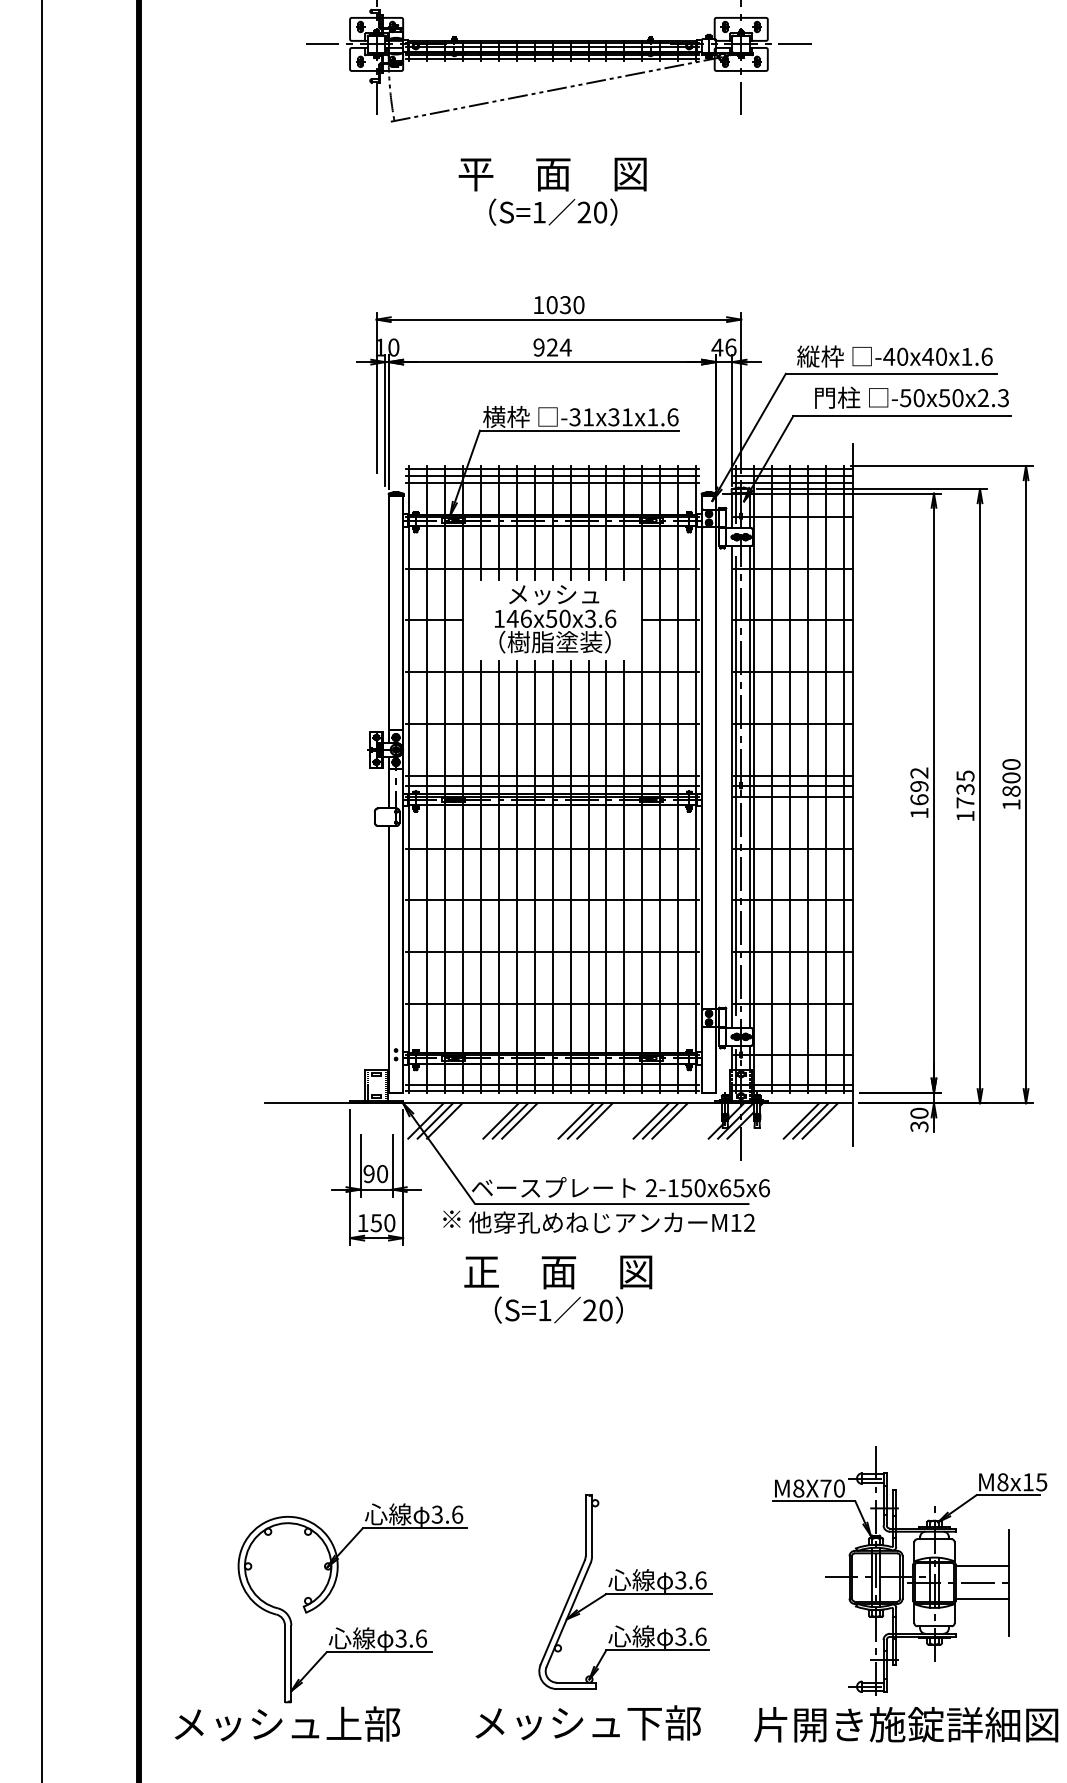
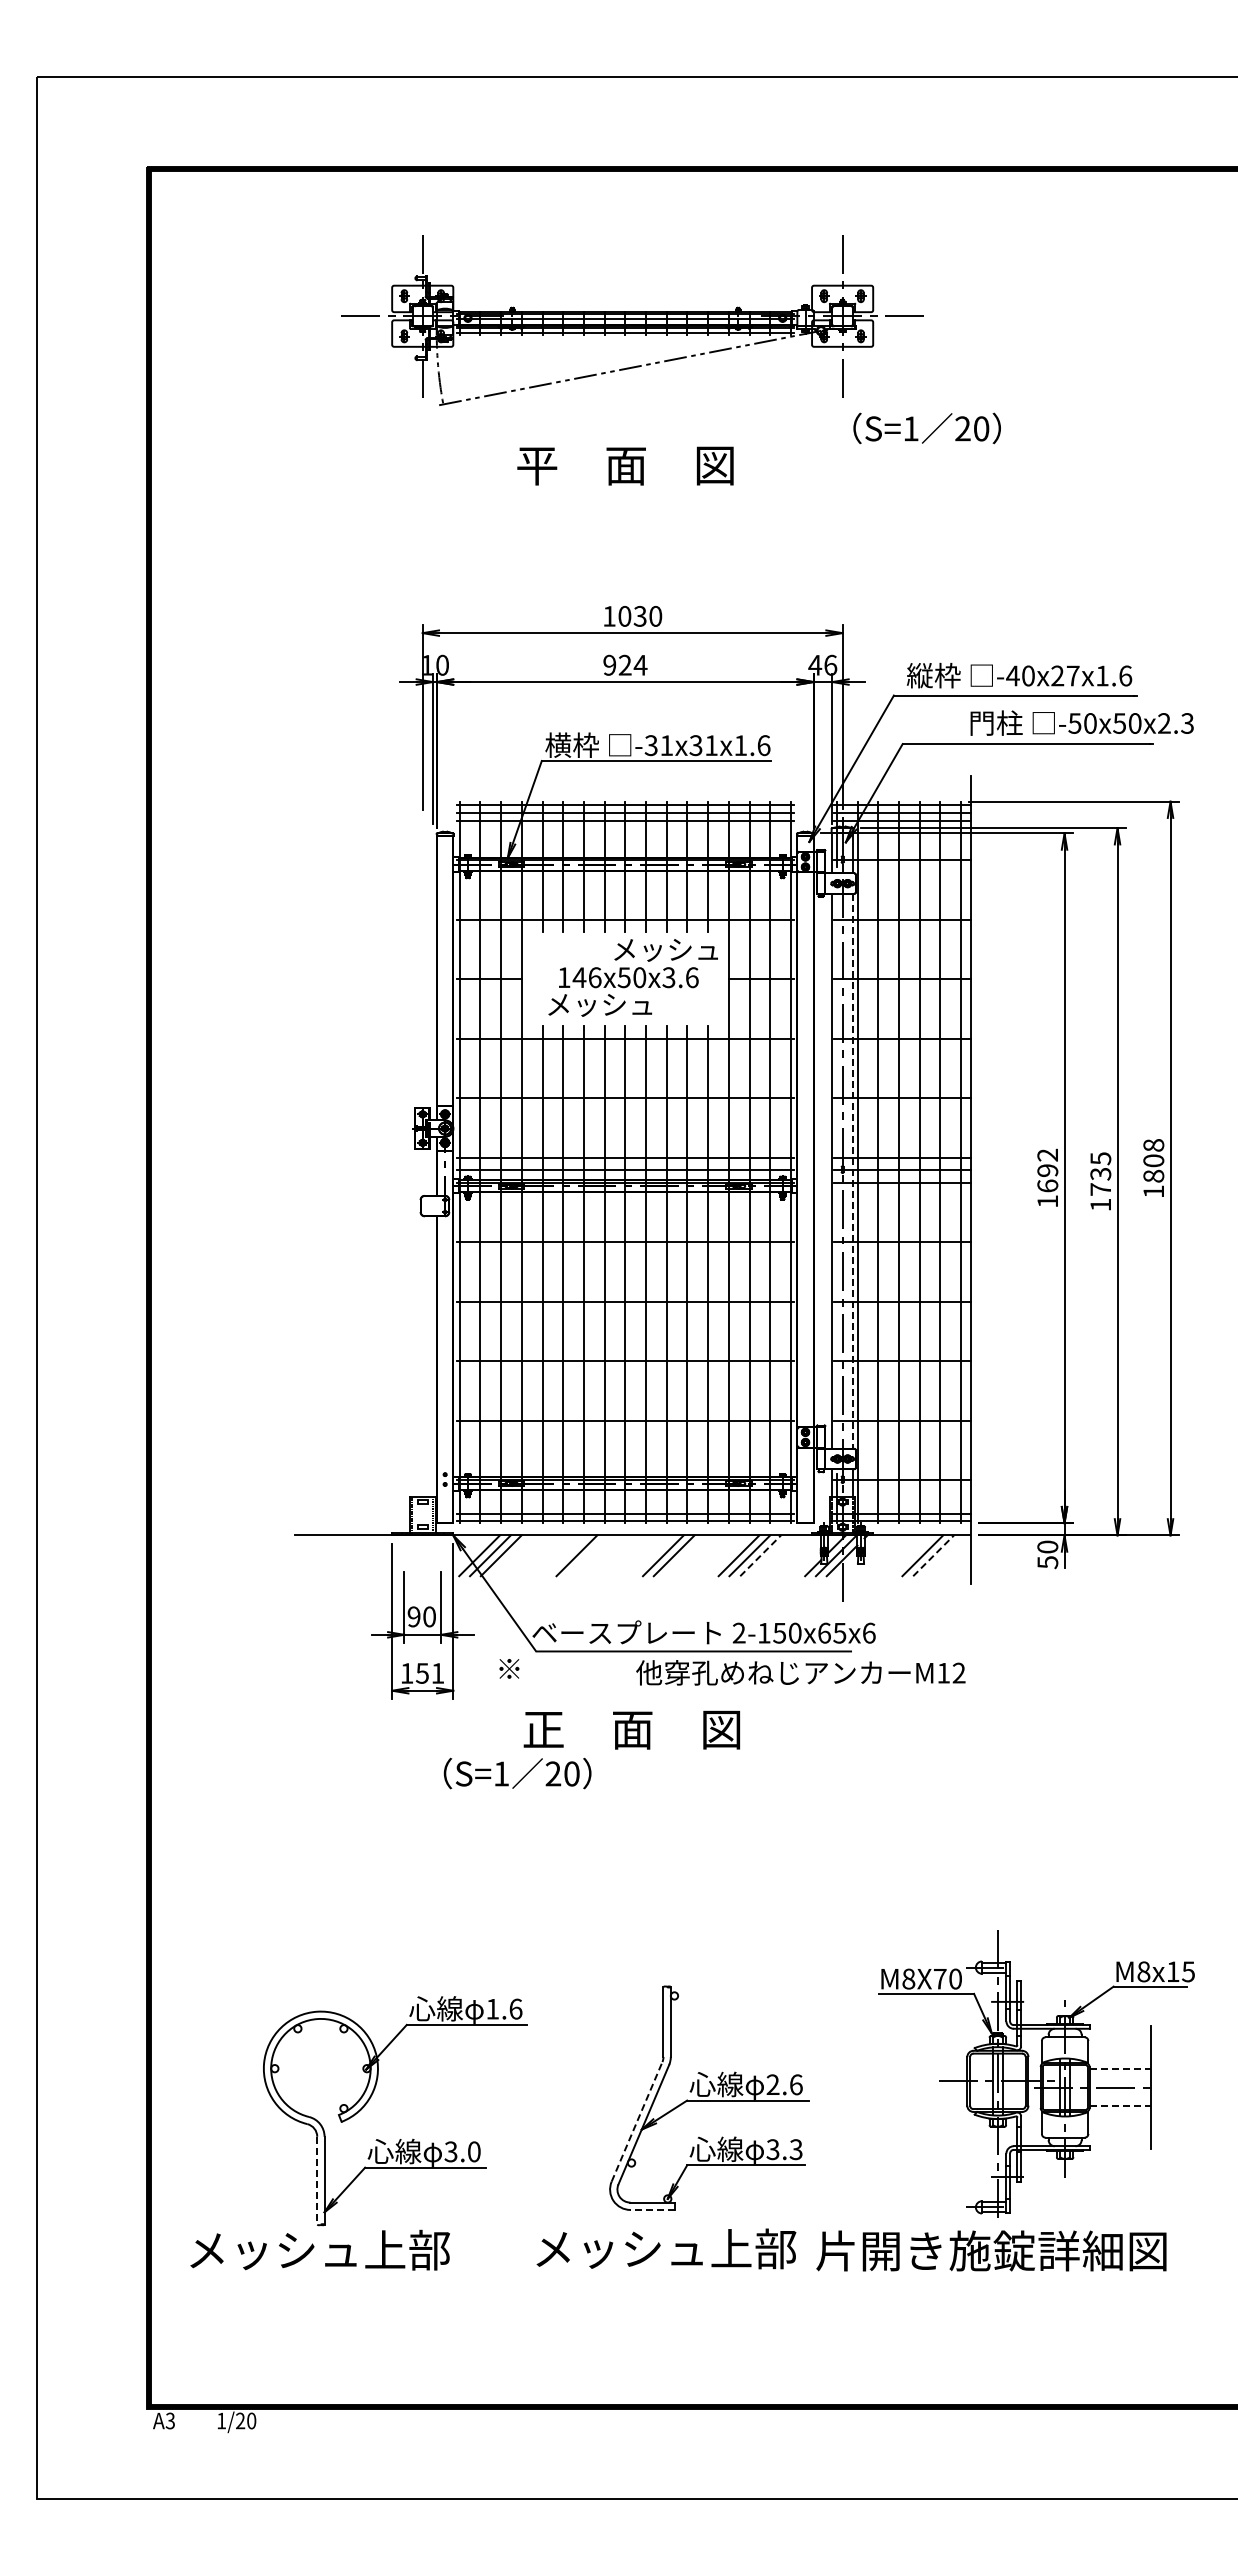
text: (552, 212) -> (926, 428), moved
text: (933, 356) -> (1064, 675), -40x40x1.6 -> -40x27x1.6
text: (911, 397) -> (1081, 722), moved
text: (553, 595) -> (665, 950), moved
text: (548, 642) -> (620, 1004), （樹脂塗装） -> メッシュ
text: (1011, 764) -> (1153, 1145), 1800 -> 1808
line: (735, 786) -> (836, 1170), removed
line: (749, 787) -> (852, 1171), solid -> dashed
line: (500, 1120) -> (565, 1555), removed
line: (519, 1120) -> (587, 1555), removed
line: (576, 1120) -> (652, 1555), removed
line: (669, 1120) -> (760, 1555), solid -> dashed
line: (801, 1120) -> (911, 1555), removed
line: (820, 1120) -> (933, 1555), solid -> dashed
text: (919, 1126) -> (1047, 1562), 30 -> 50
text: (611, 1222) -> (800, 1672), moved
text: (389, 1223) -> (437, 1673), 150 -> 151
text: (558, 1310) -> (517, 1773), moved
text: (437, 1514) -> (492, 2008), 3.6 -> 1.6
line: (982, 1566) -> (1120, 2068), solid -> dashed
text: (680, 1580) -> (772, 2084), 3.6 -> 2.6
line: (982, 1599) -> (1120, 2106), solid -> dashed
line: (563, 1612) -> (637, 2121), solid -> dashed
text: (700, 1636) -> (795, 2149), 3.6 -> 3.3
text: (421, 1638) -> (474, 2151), 3.6 -> 3.0
line: (285, 1663) -> (317, 2180), solid -> dashed
line: (576, 1688) -> (652, 2209), solid -> dashed
text: (644, 1723) -> (731, 2249), メッシュ下部 -> メッシュ上部
text: (906, 1724) -> (991, 2250), moved

